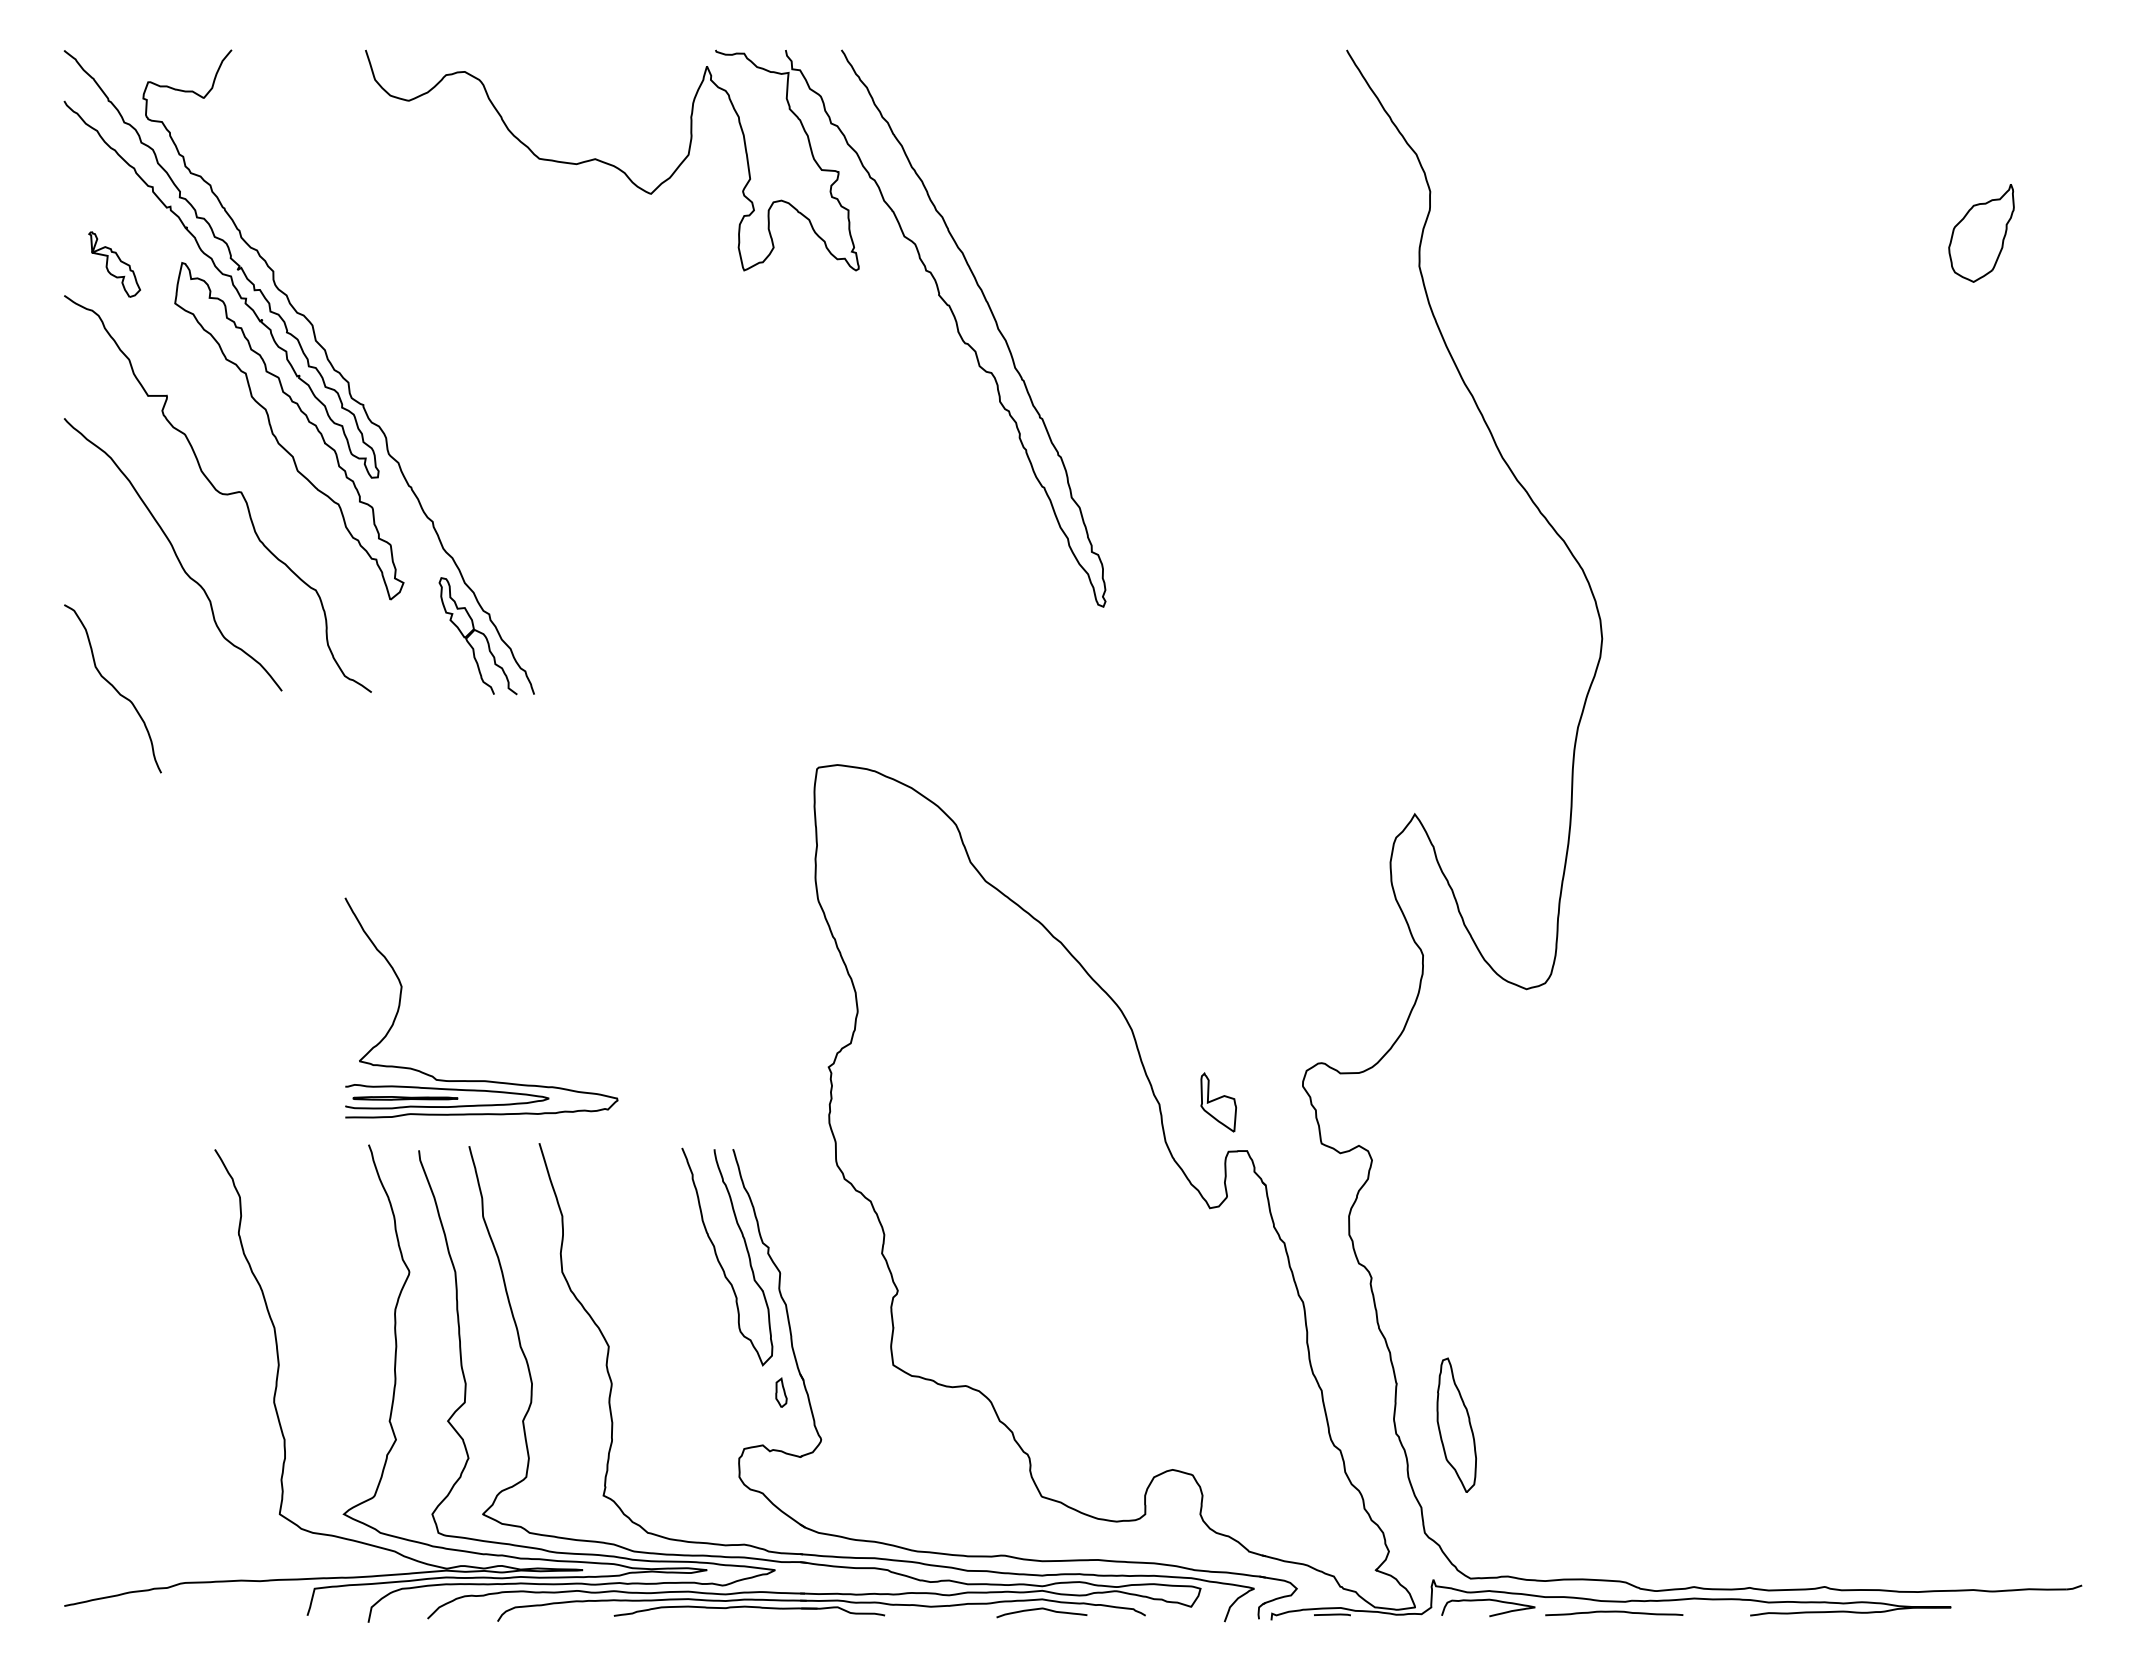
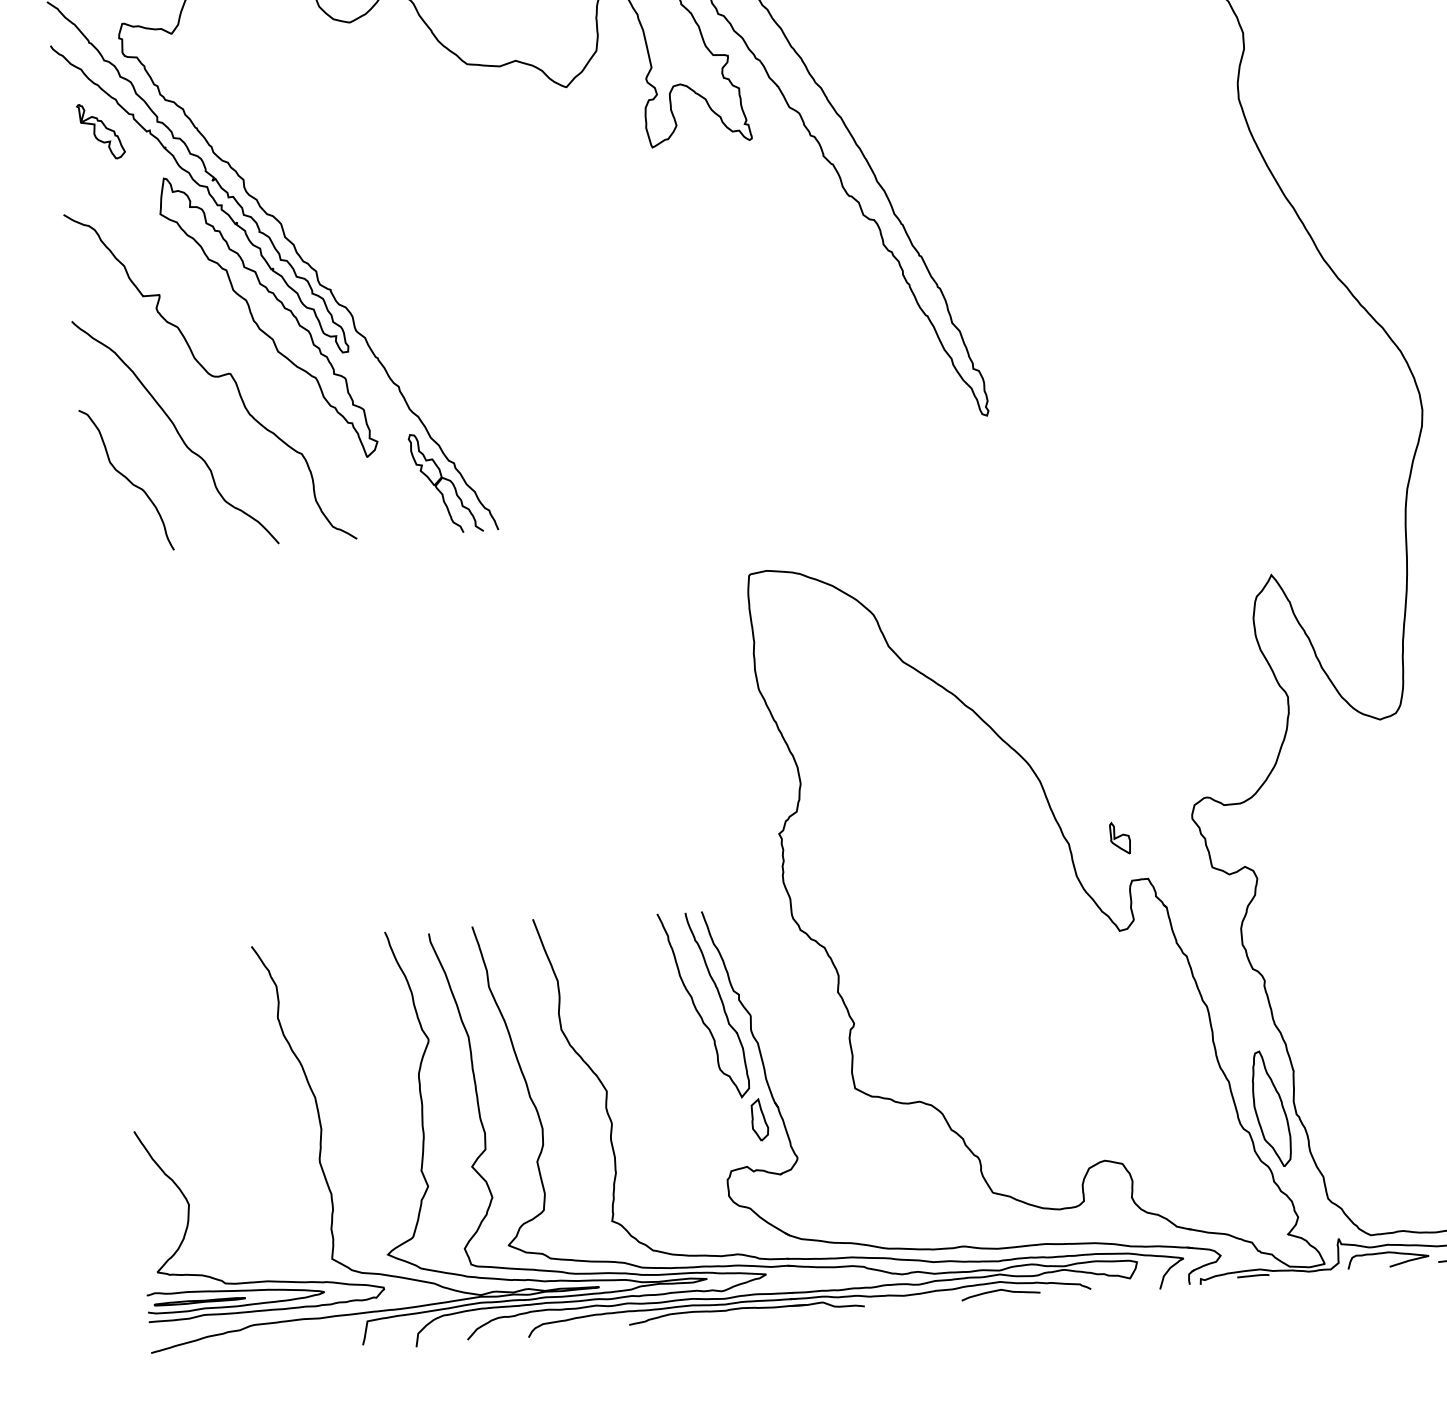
part: (114, 264) -> (101, 131), moved
curve: (112, 687) -> (126, 479), moved
part: (481, 1080) -> (264, 1280), moved
part: (1218, 1101) -> (1120, 837), size x0.62
part: (781, 1392) -> (759, 1119), size x1.67
part: (1456, 1424) -> (1271, 1108), moved

